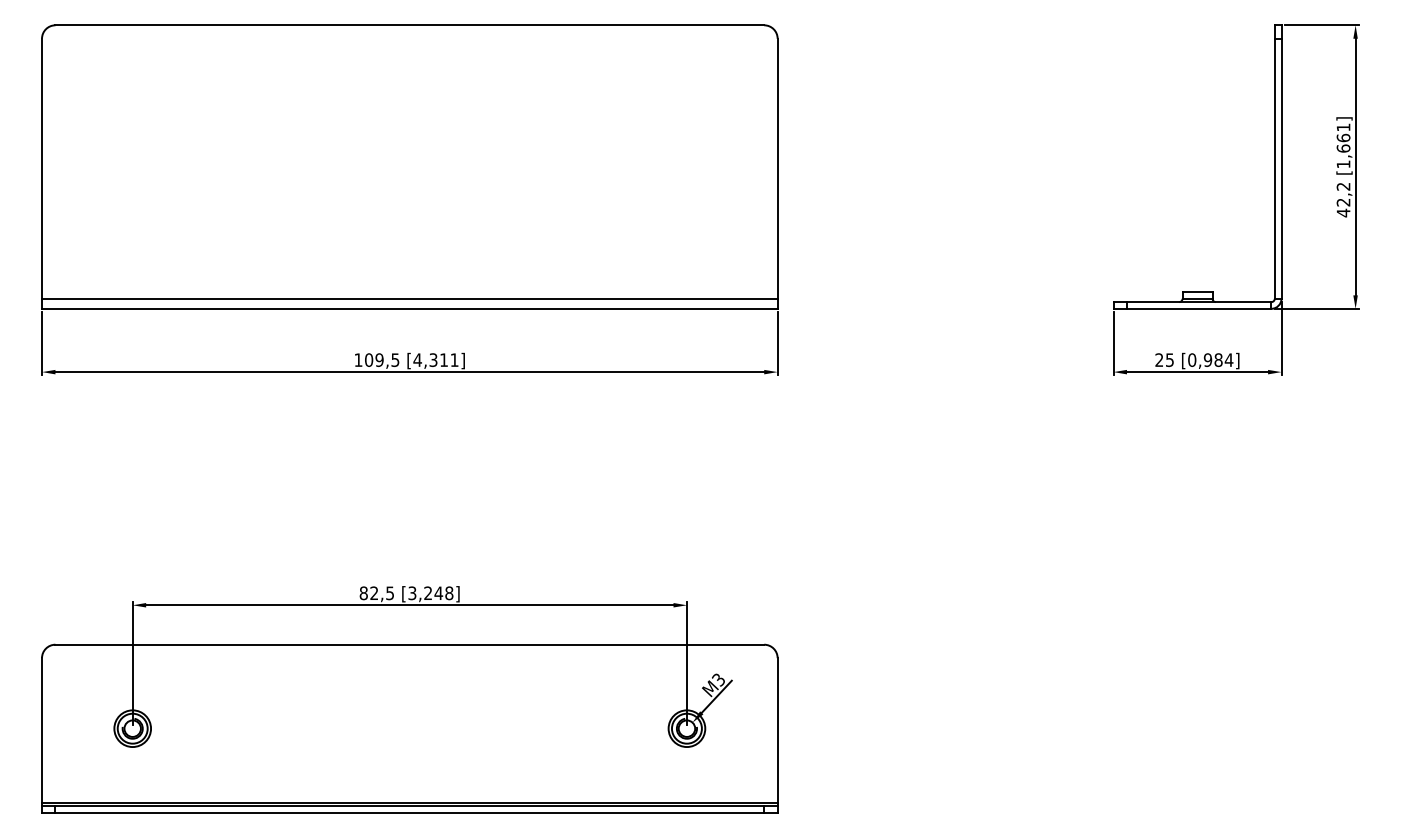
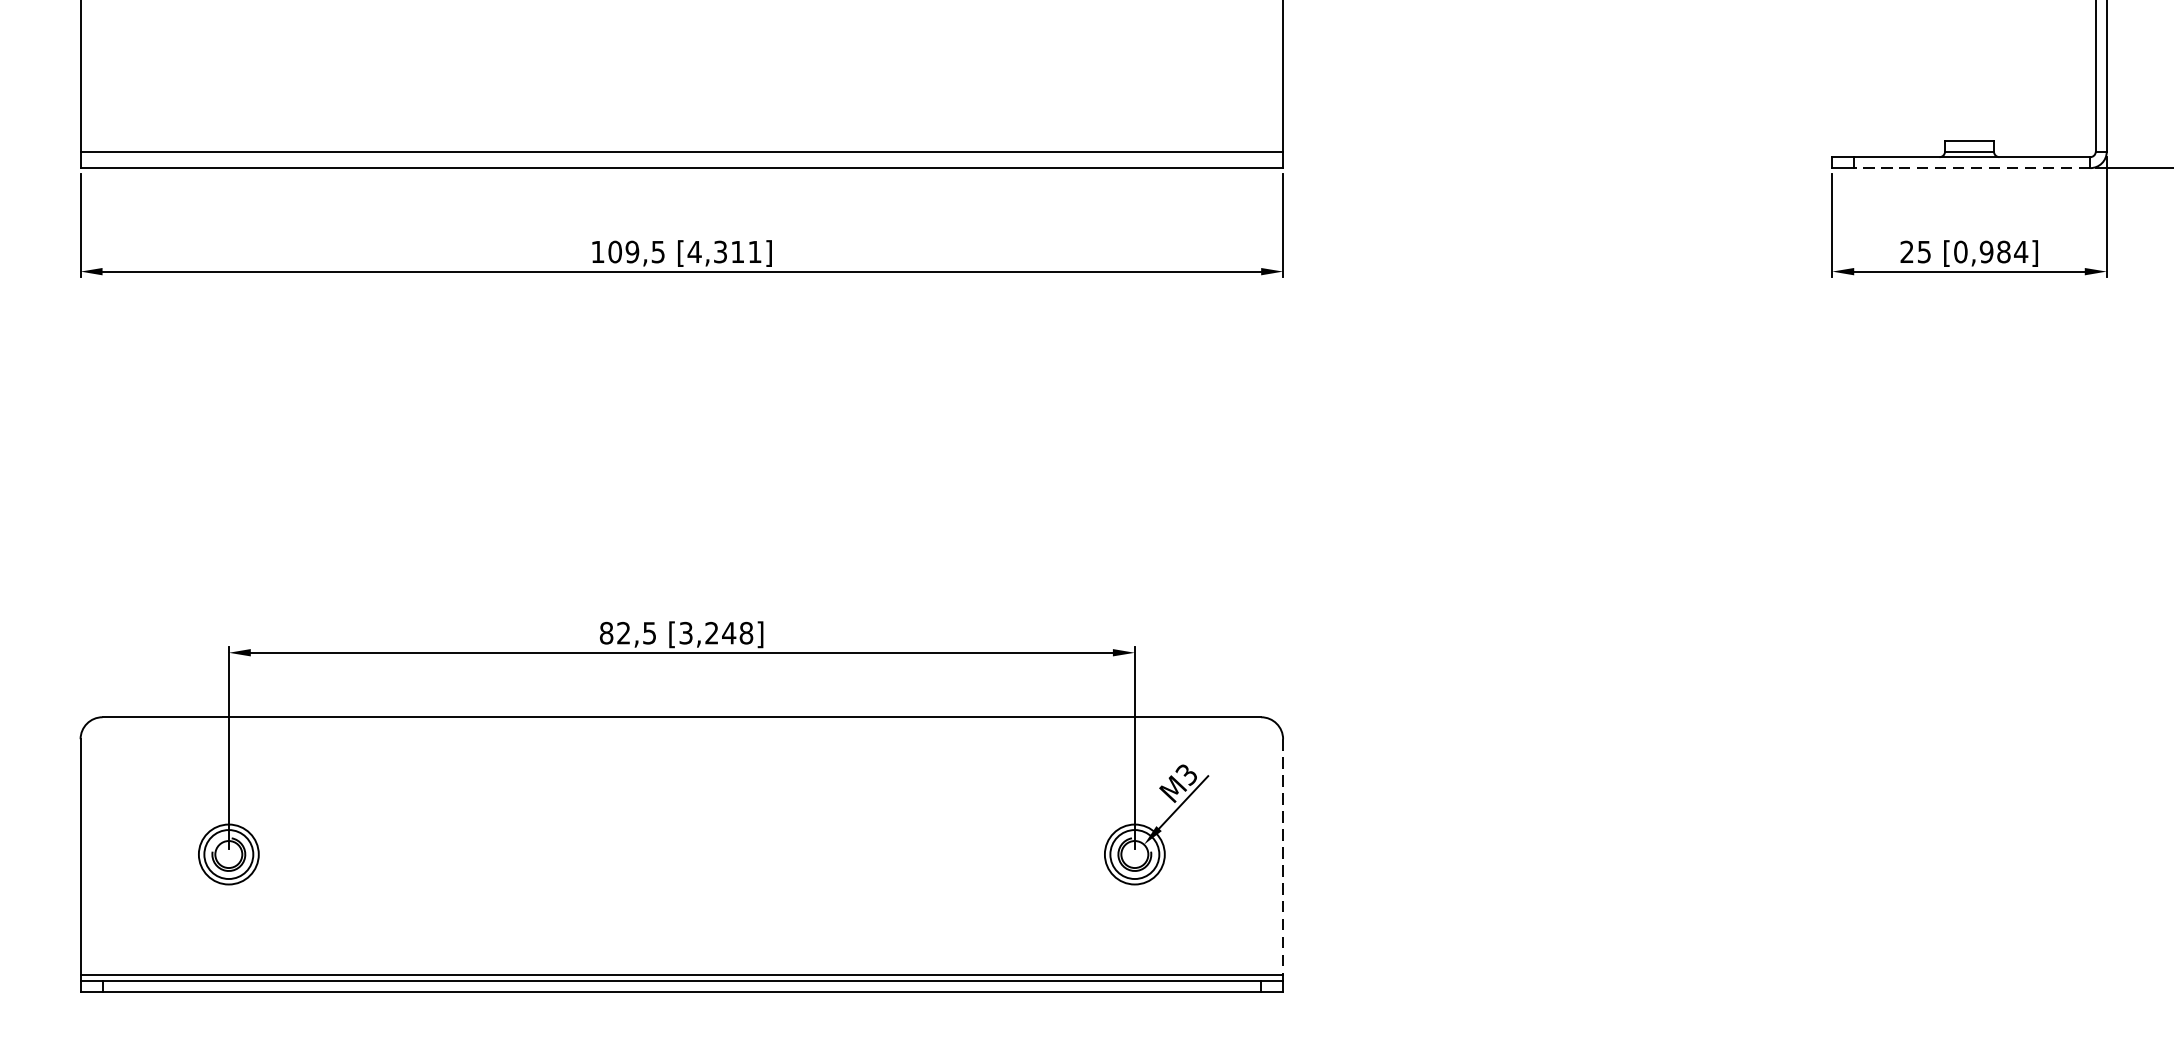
line: (1198, 308) -> (1971, 167), solid -> dashed
line: (777, 730) -> (1282, 857), solid -> dashed

